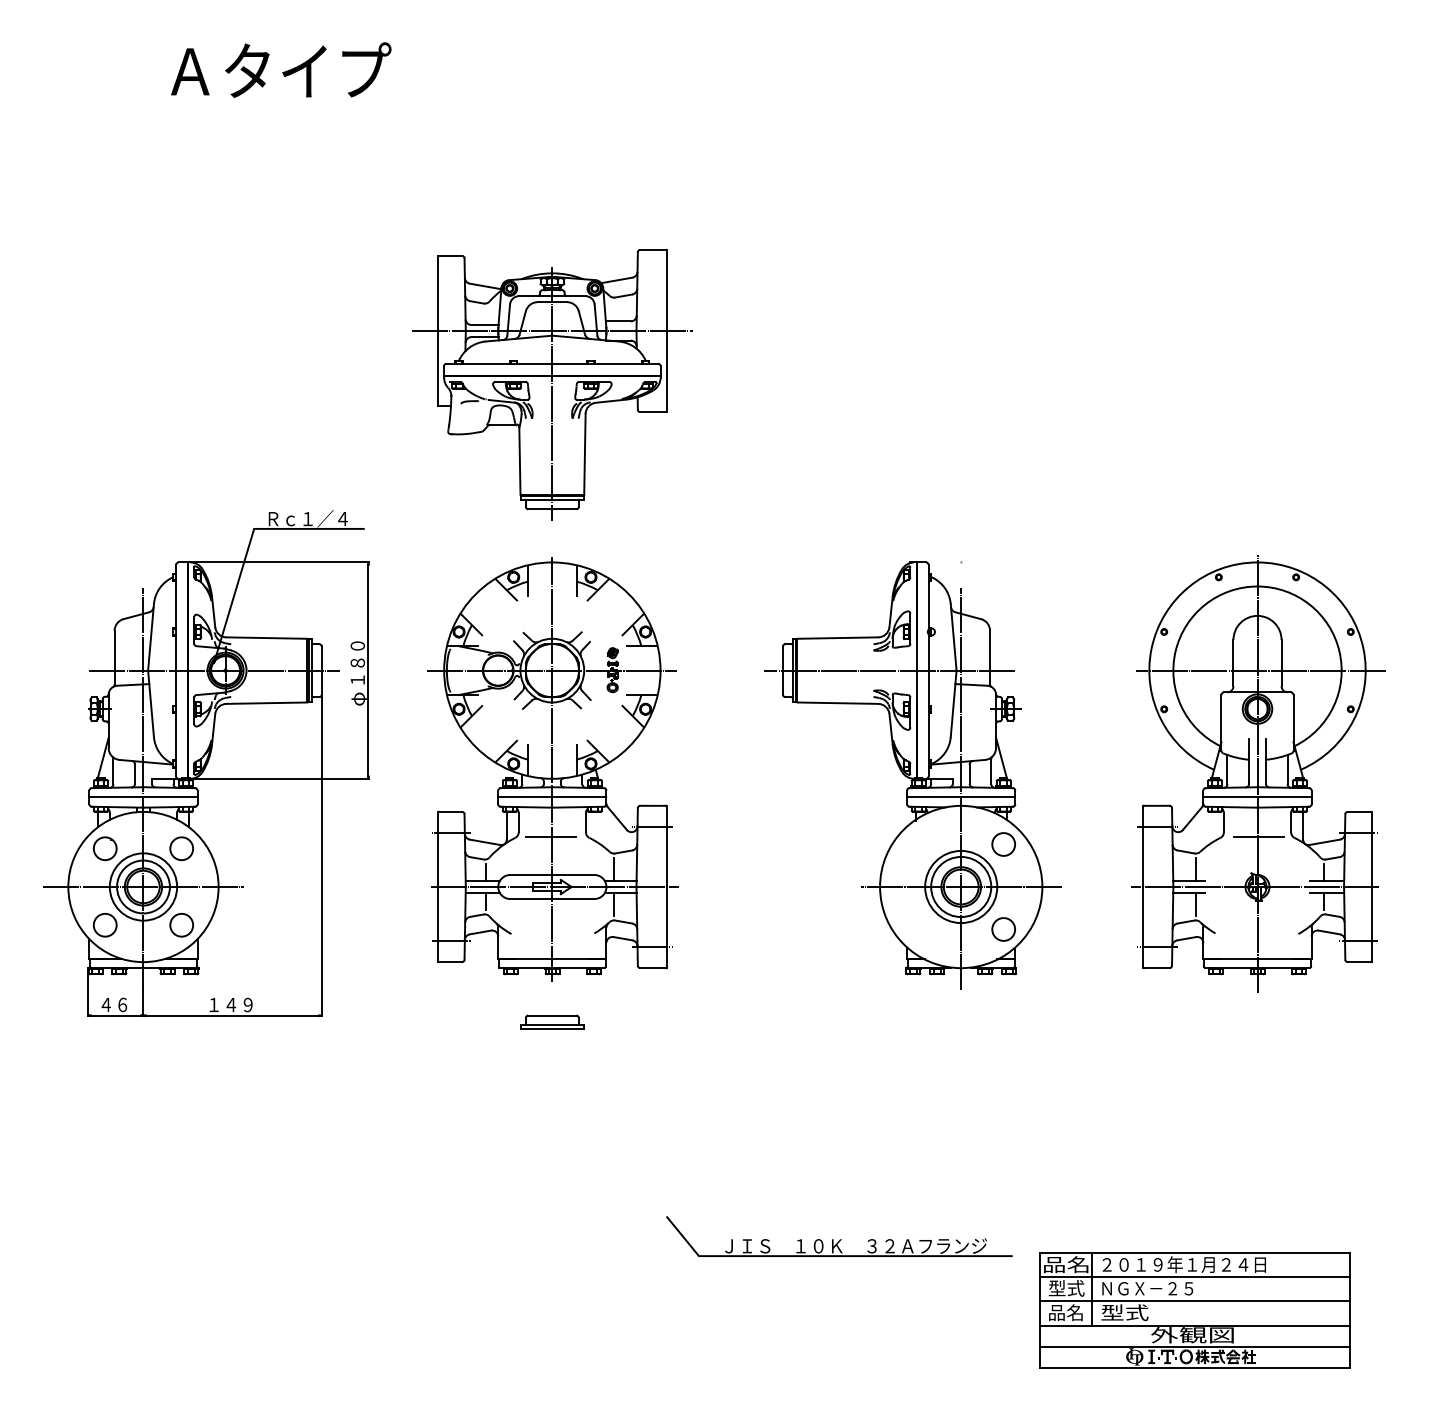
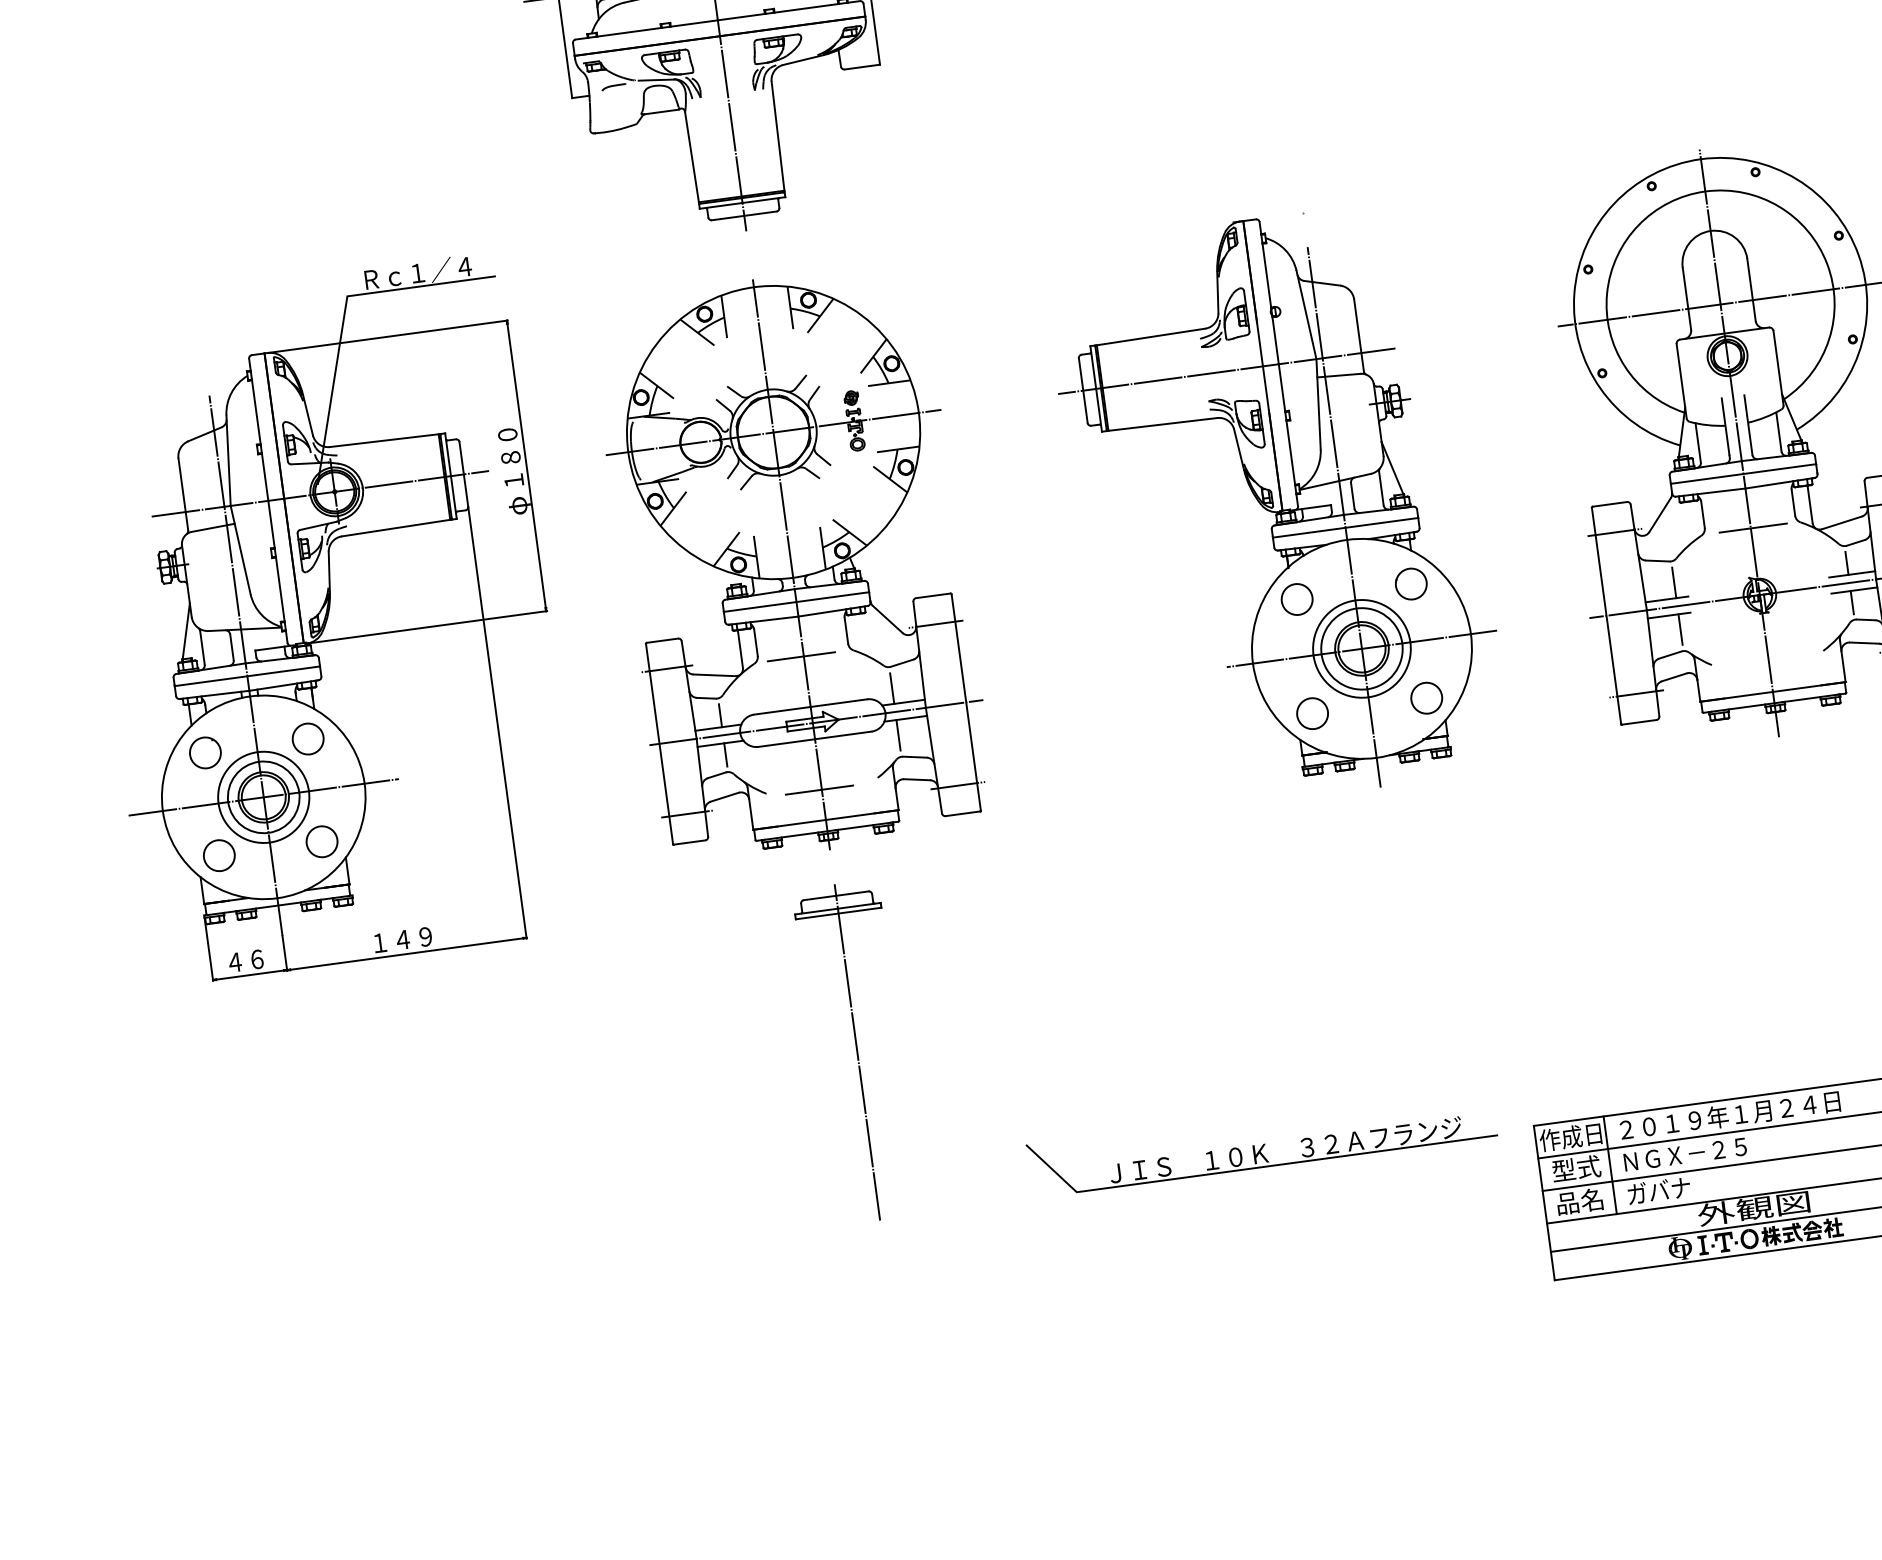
circle: (918, 844) -> (1296, 599), added
circle: (918, 929) -> (1312, 713), added
line: (550, 936) -> (819, 789), added
line: (552, 1131) -> (857, 1051), added
text: (1065, 1264) -> (1570, 1136), 品名 -> 作成日
text: (1124, 1312) -> (1658, 1190), 型式 -> ガバナ

